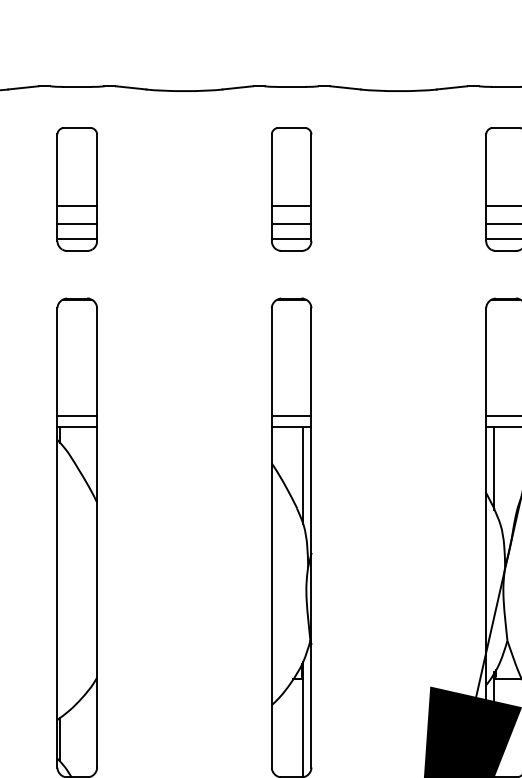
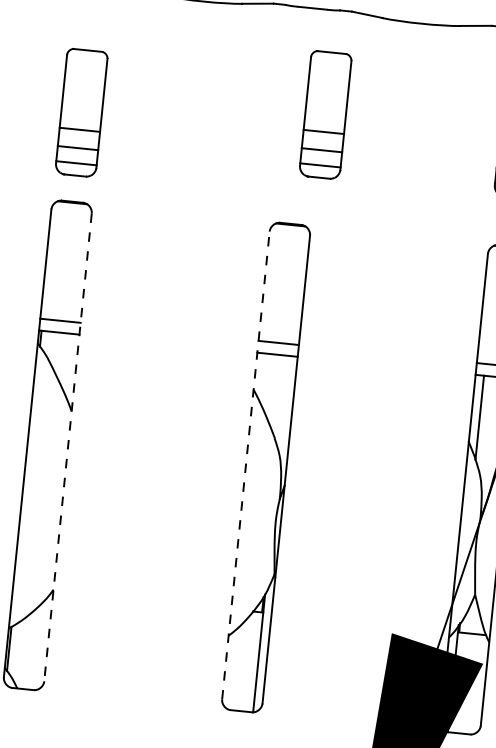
part: (76, 189) -> (80, 112), moved
part: (291, 189) -> (325, 115), moved
line: (303, 475) -> (284, 405), removed
line: (97, 537) -> (68, 447), solid -> dashed
line: (271, 538) -> (245, 466), solid -> dashed

